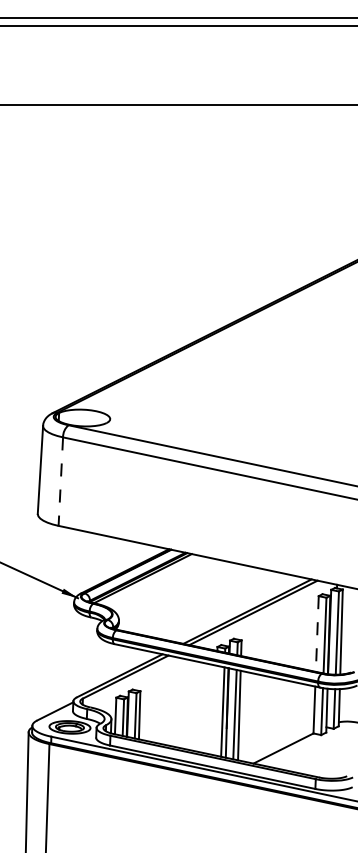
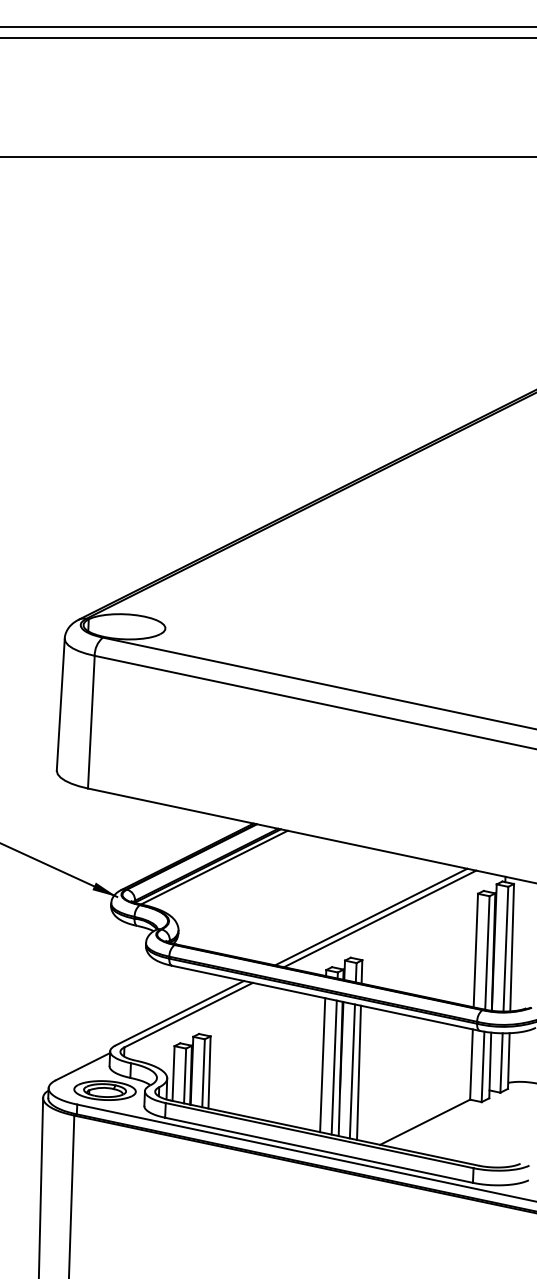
line: (60, 482) -> (90, 723), dashed -> solid
line: (317, 634) -> (476, 951), dashed -> solid
line: (214, 710) -> (321, 1065), added

